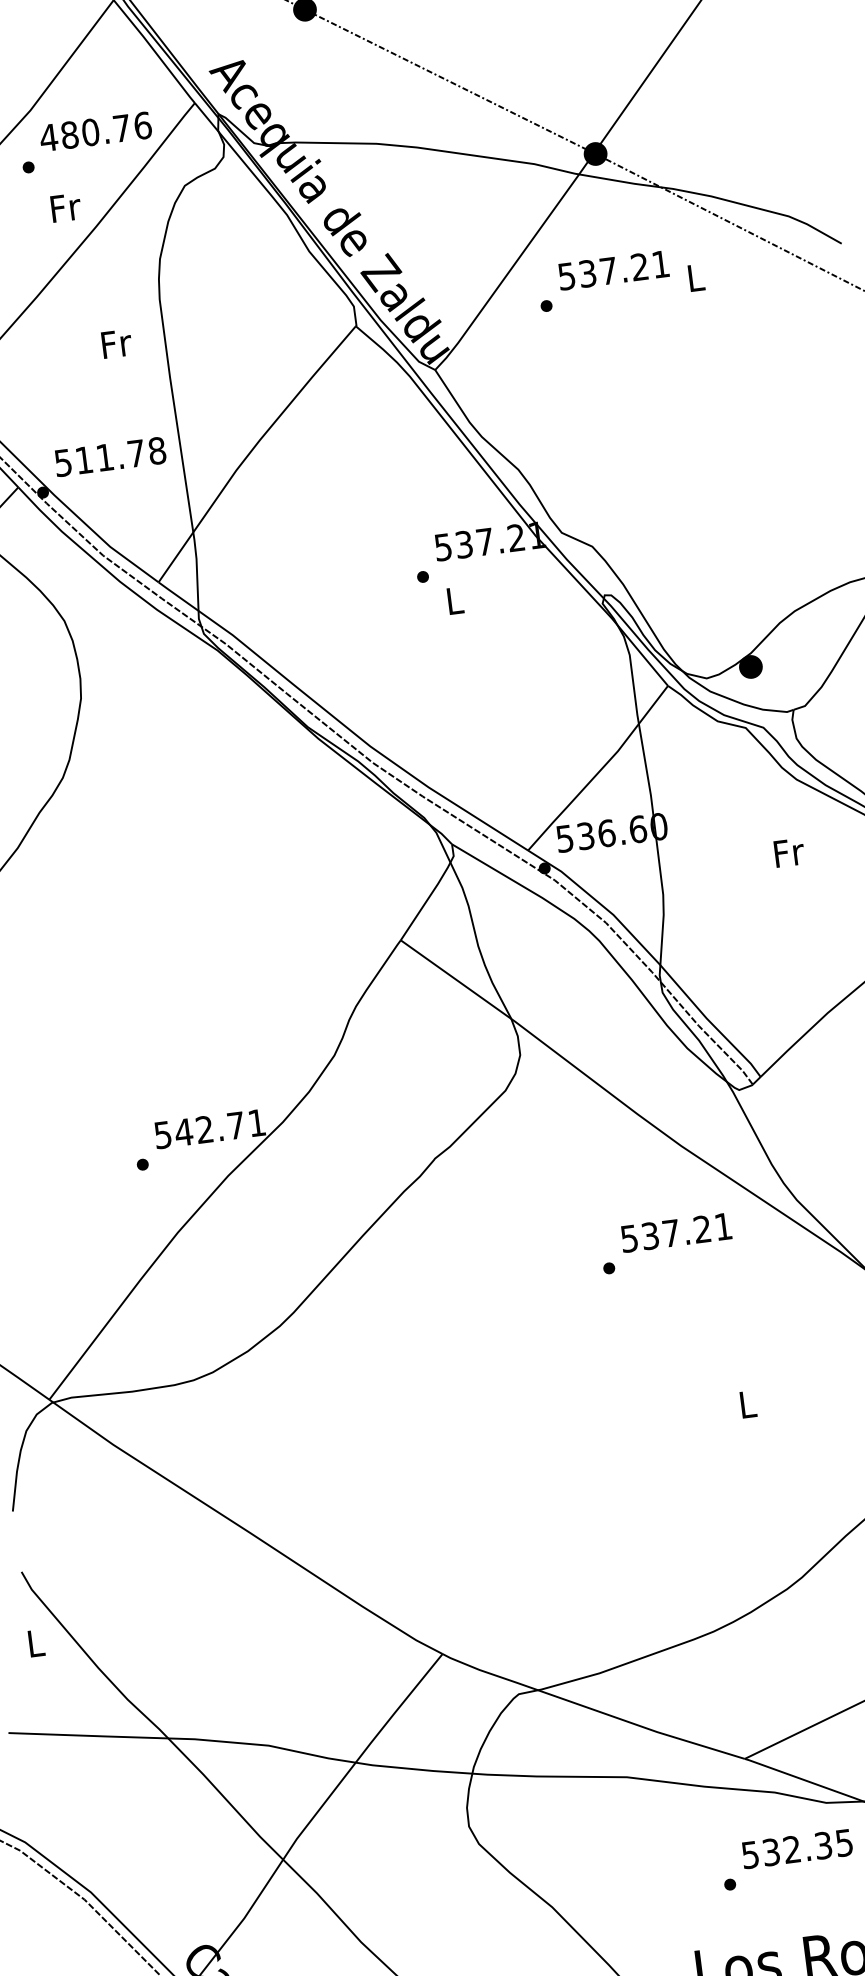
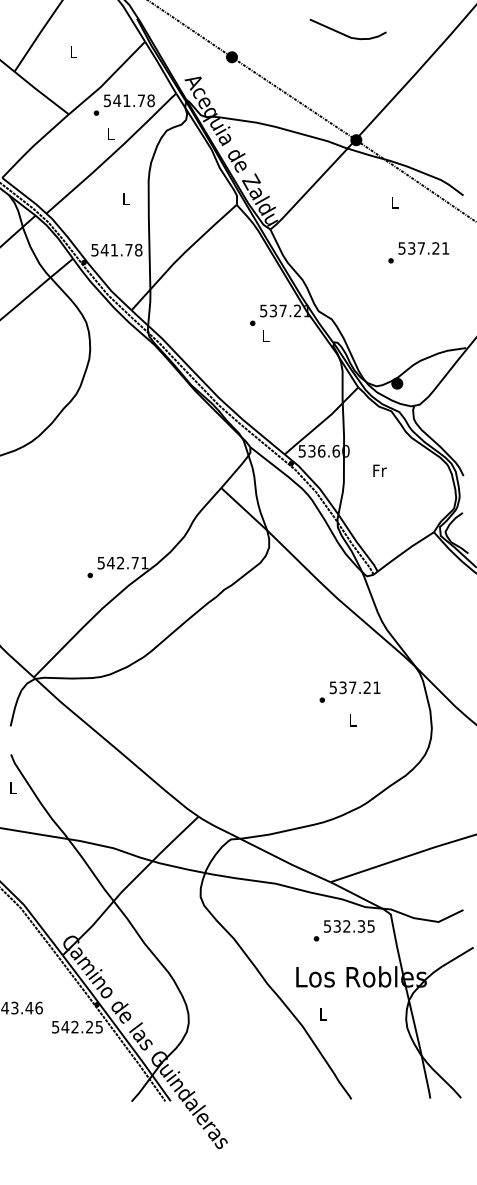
text: (94, 131) -> (128, 100), 480.76 -> 541.78
text: (66, 207) -> (111, 133), Fr -> L
text: (603, 280) -> (418, 252), moved
text: (116, 342) -> (126, 198), Fr -> L
text: (83, 460) -> (104, 250), 511.78 -> 541.78
text: (788, 852) -> (379, 470), moved
text: (665, 1242) -> (349, 691), moved

